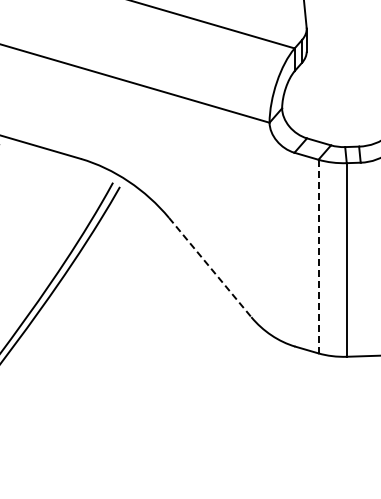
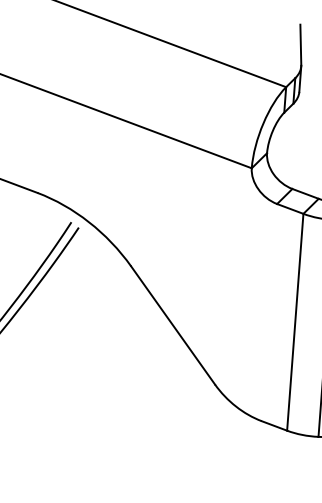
line: (318, 256) -> (295, 322), dashed -> solid
line: (210, 267) -> (173, 325), dashed -> solid

